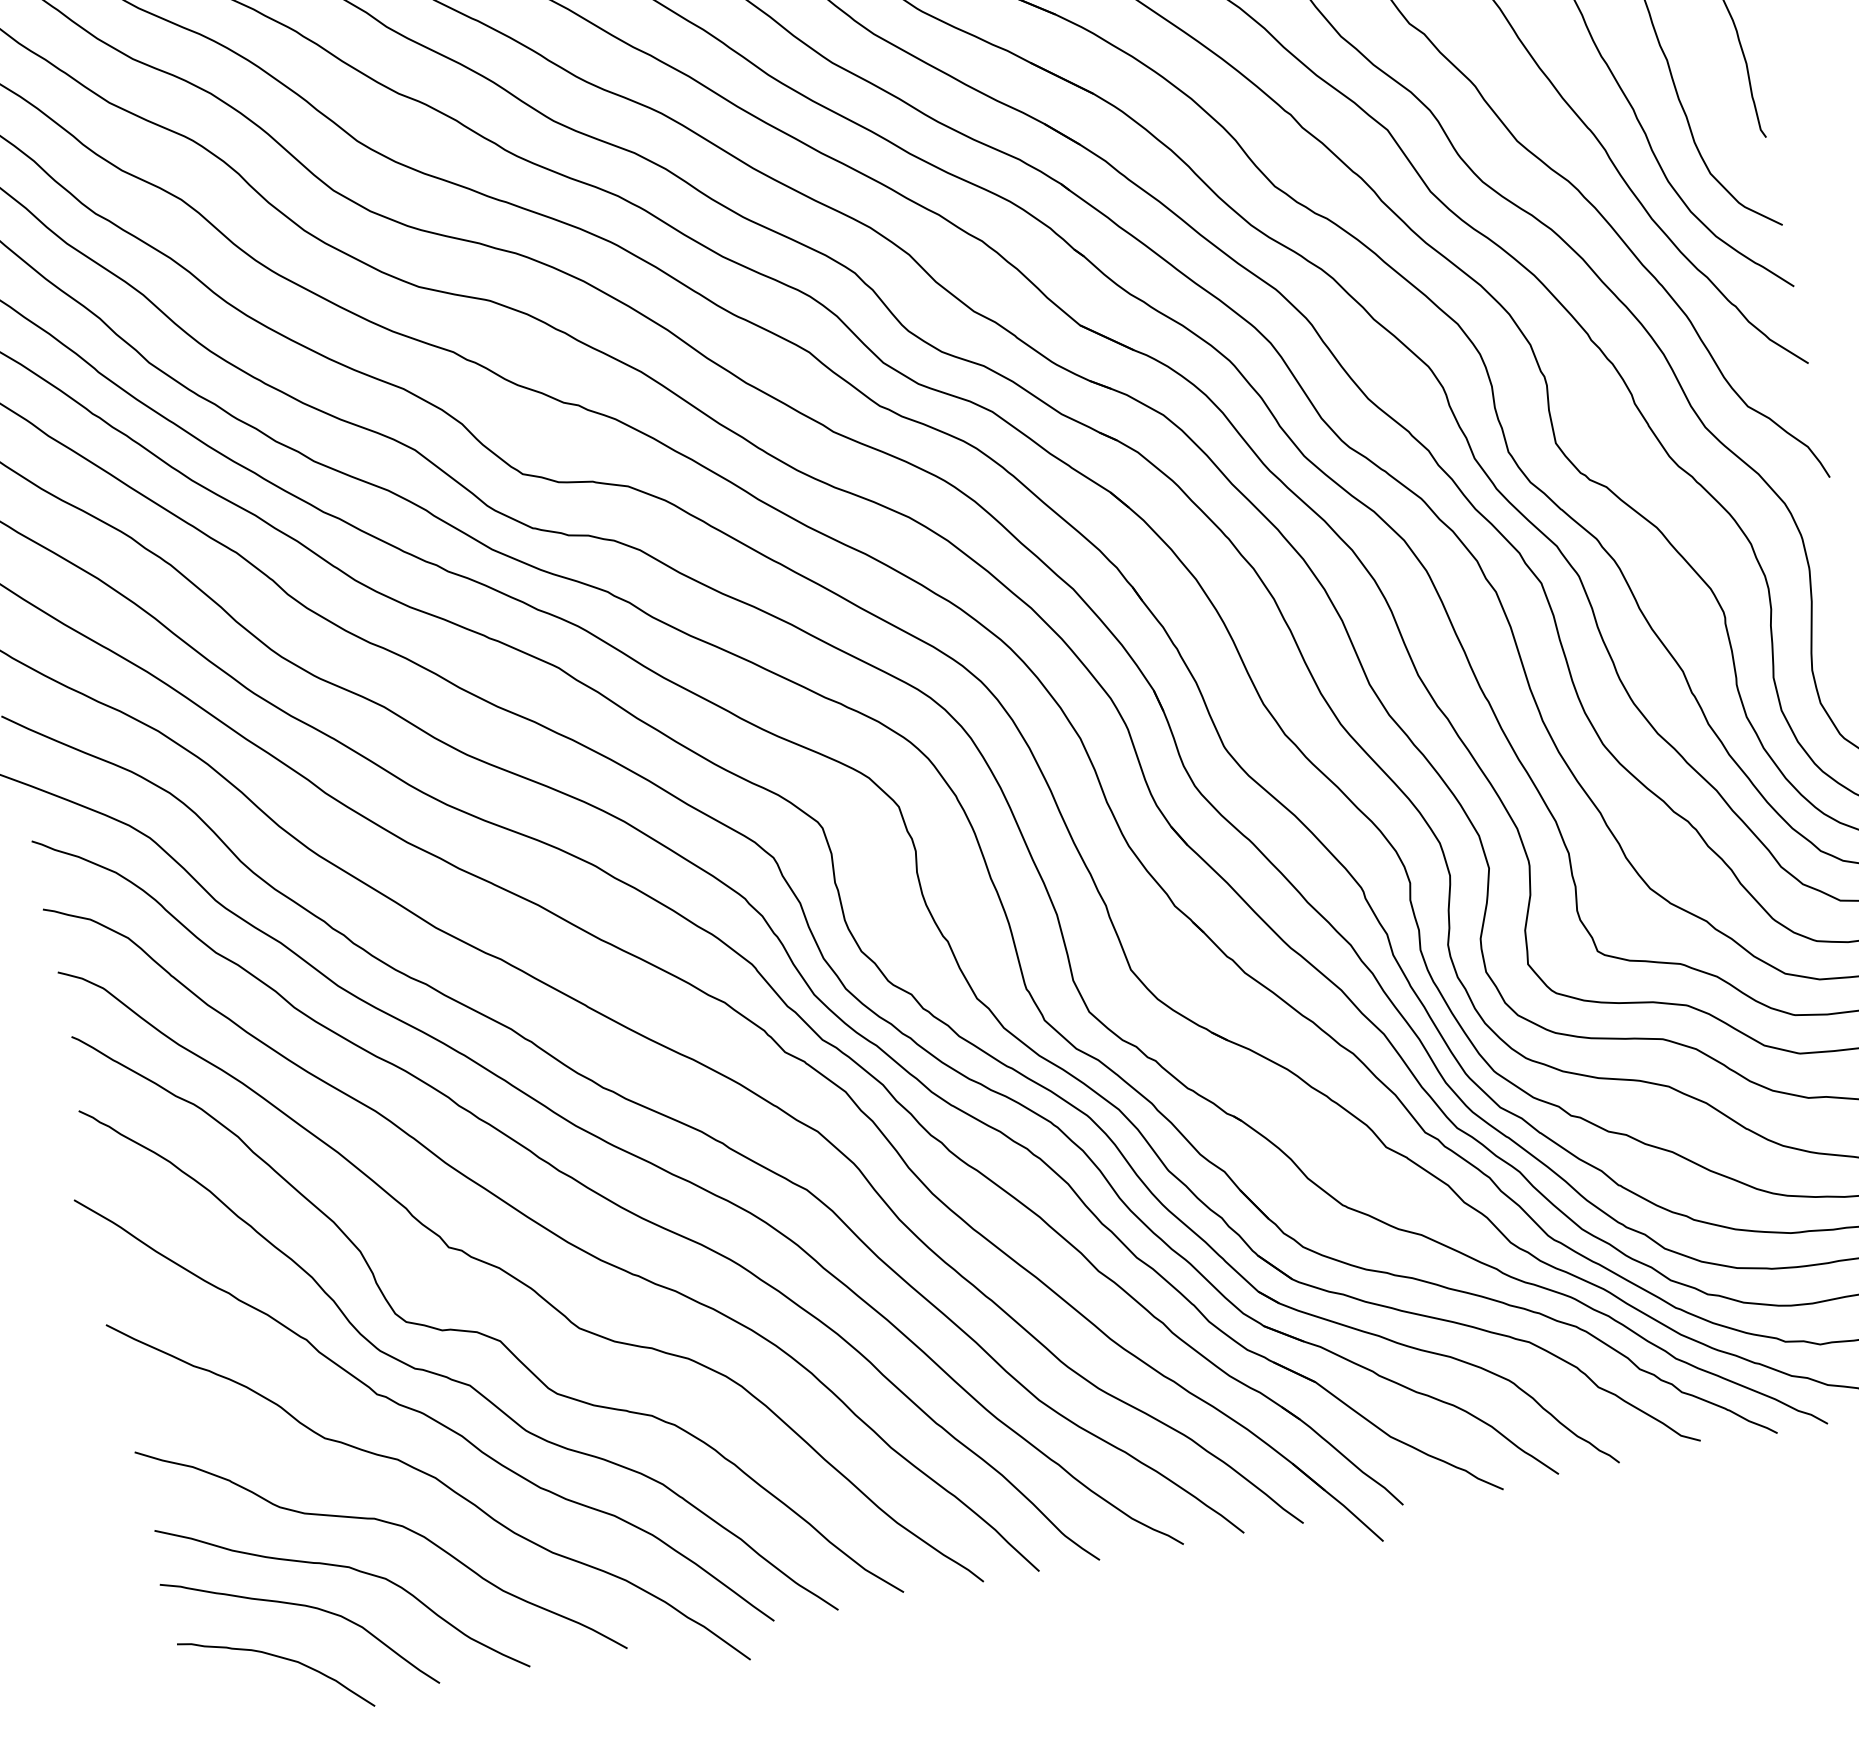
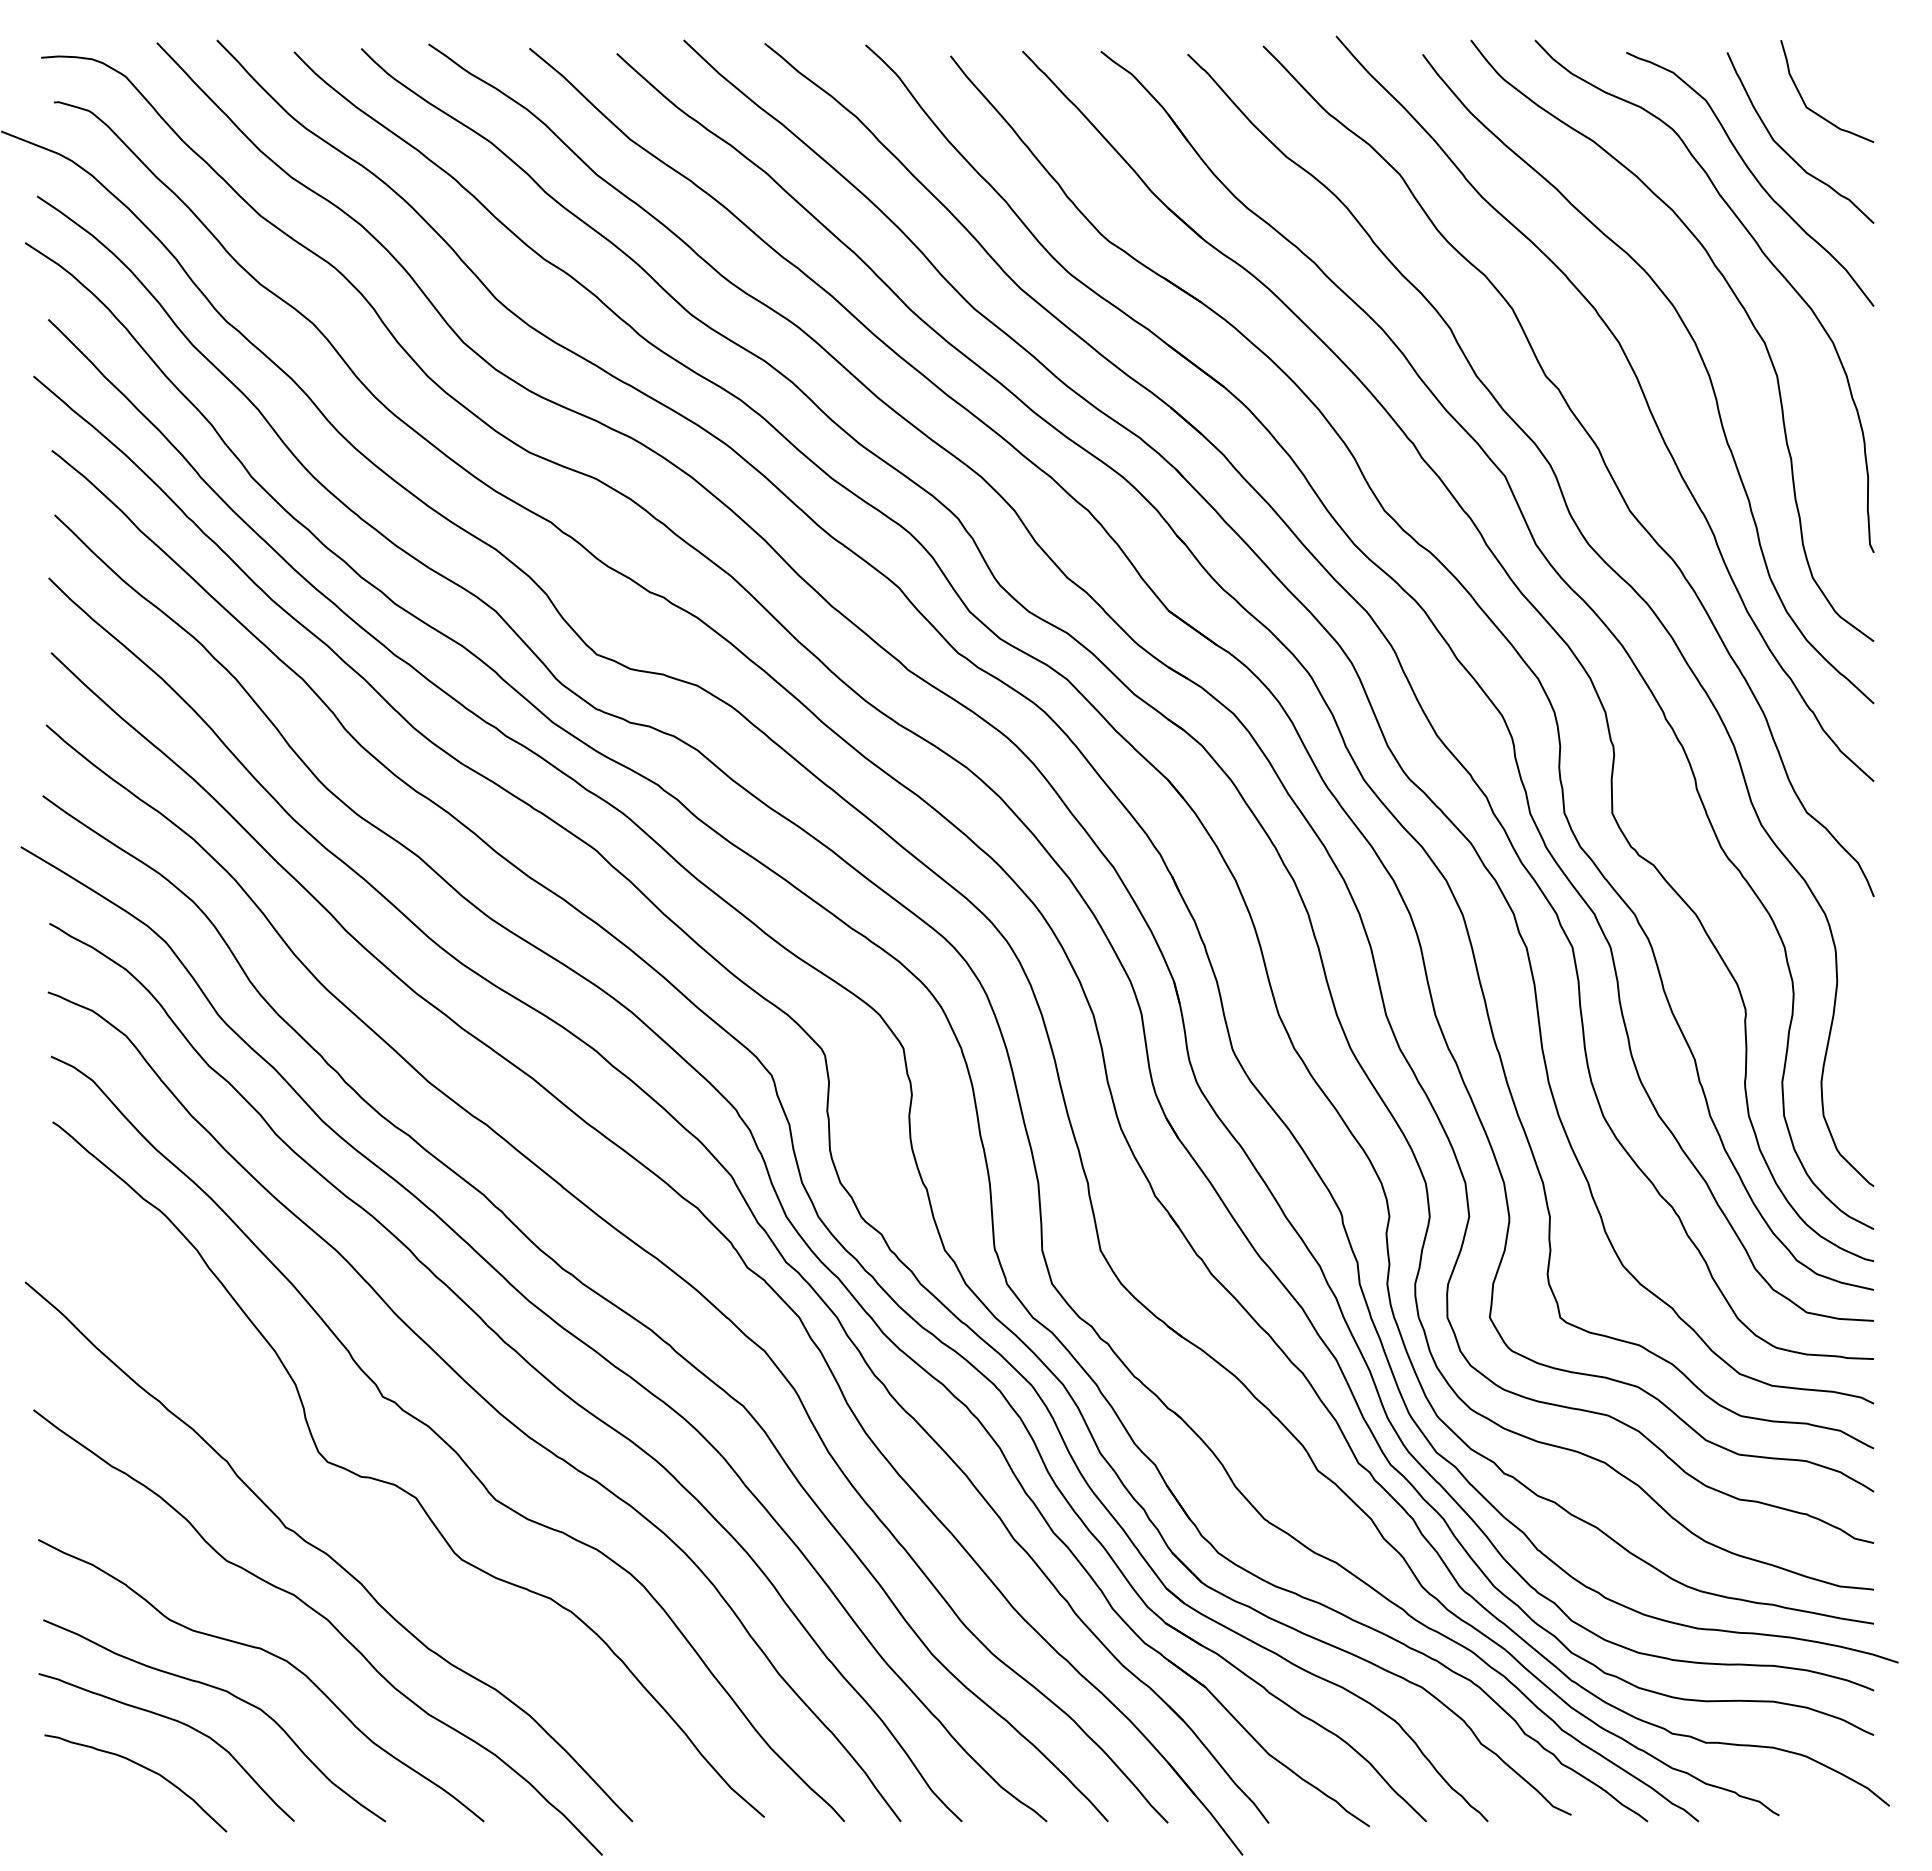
curve: (450, 1377) -> (360, 1524), removed

